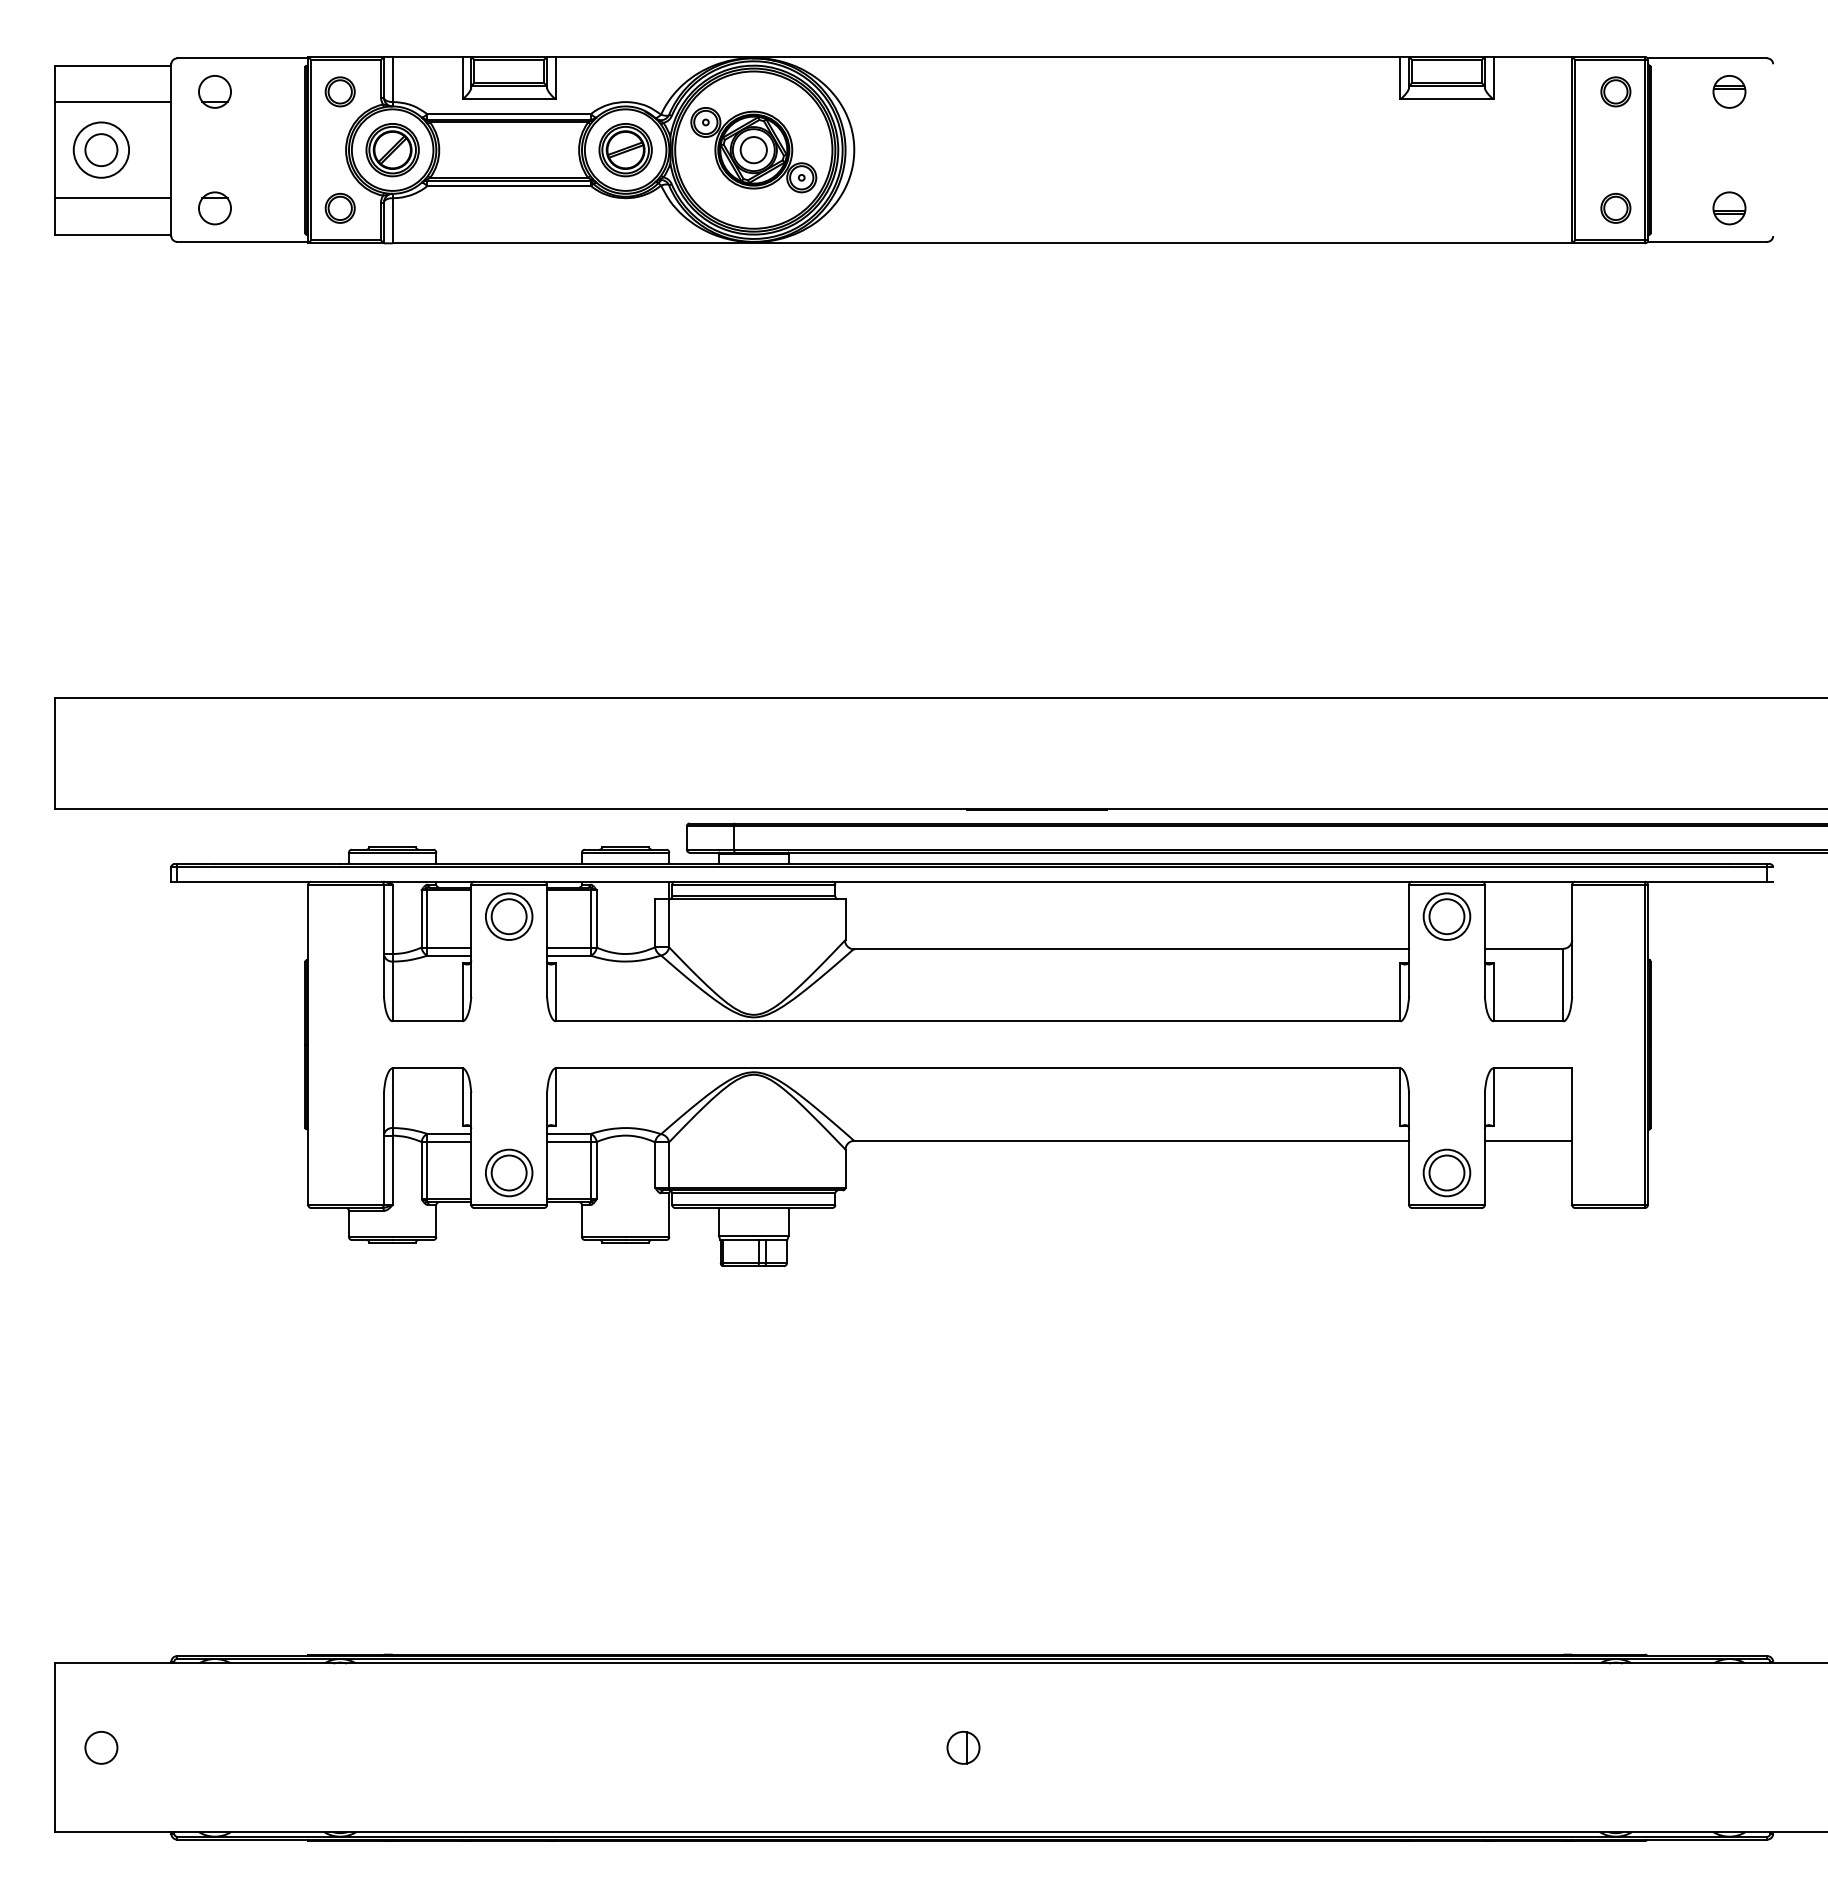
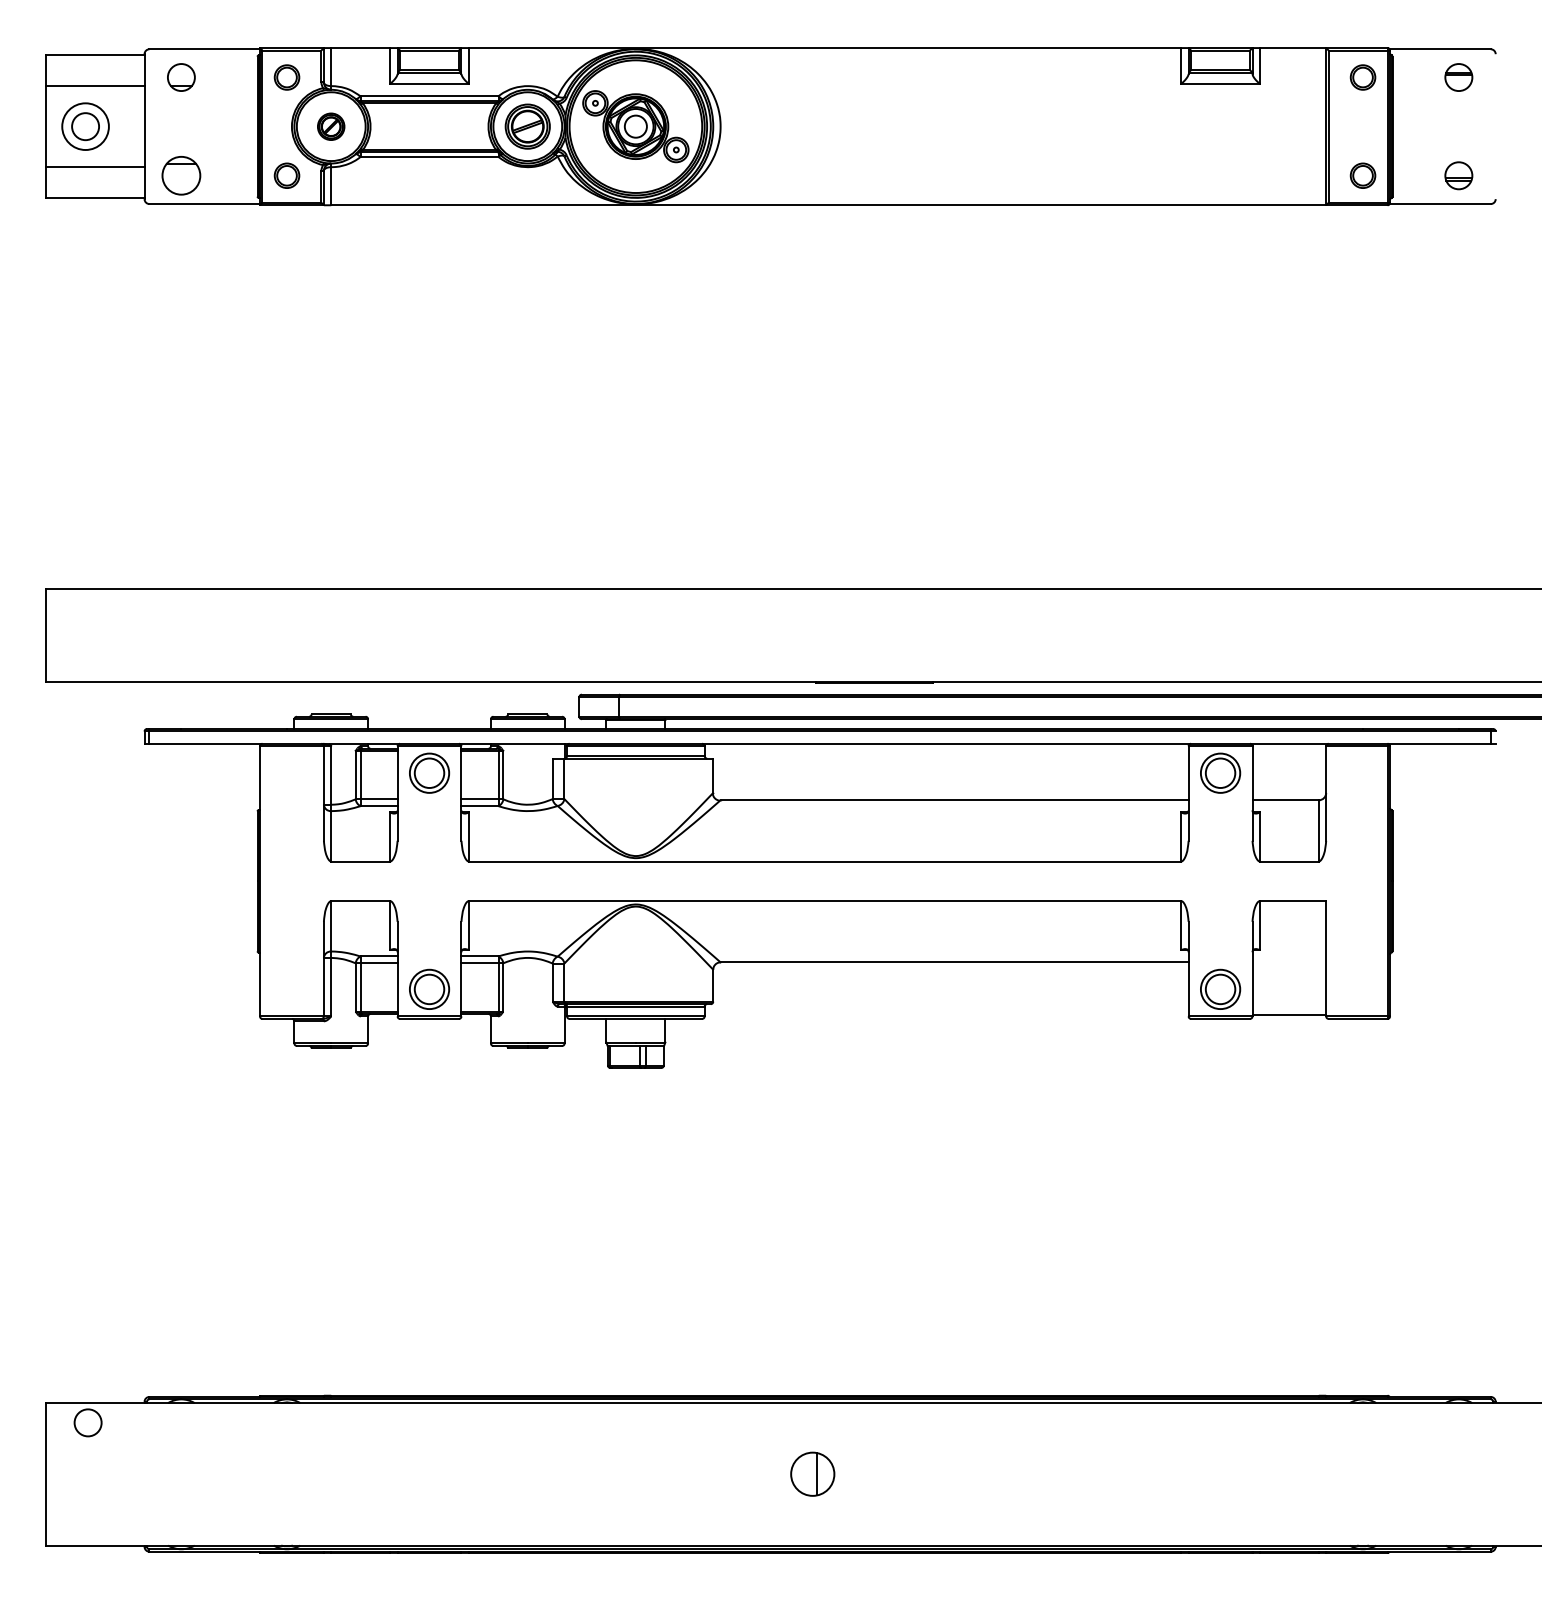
part: (392, 150) -> (331, 126), size x0.6
part: (214, 208) -> (180, 175), size x1.4
line: (1528, 1140) -> (1289, 1014), moved
circle: (101, 1747) -> (88, 1422), moved
part: (963, 1747) -> (812, 1474), size x1.6

